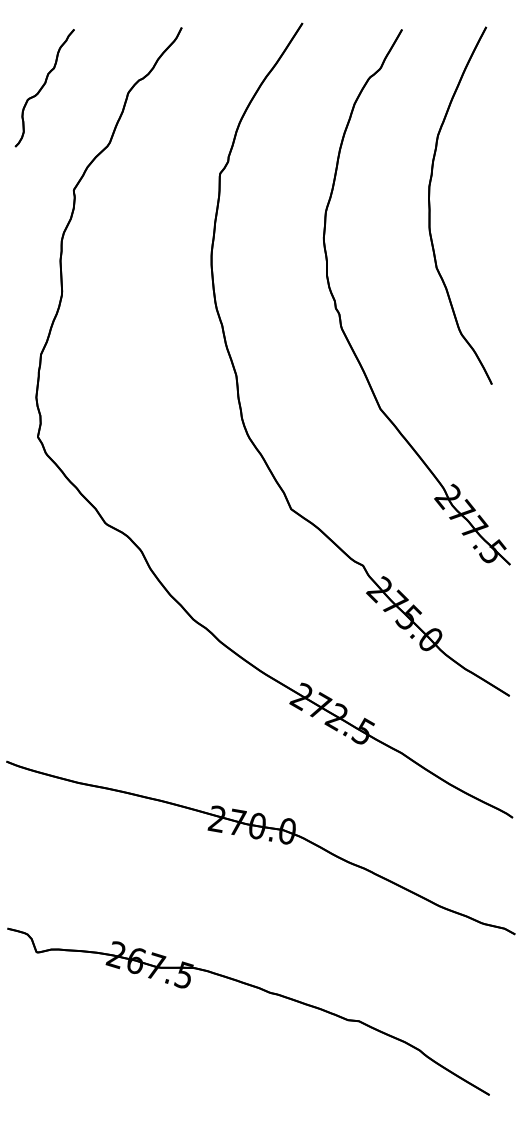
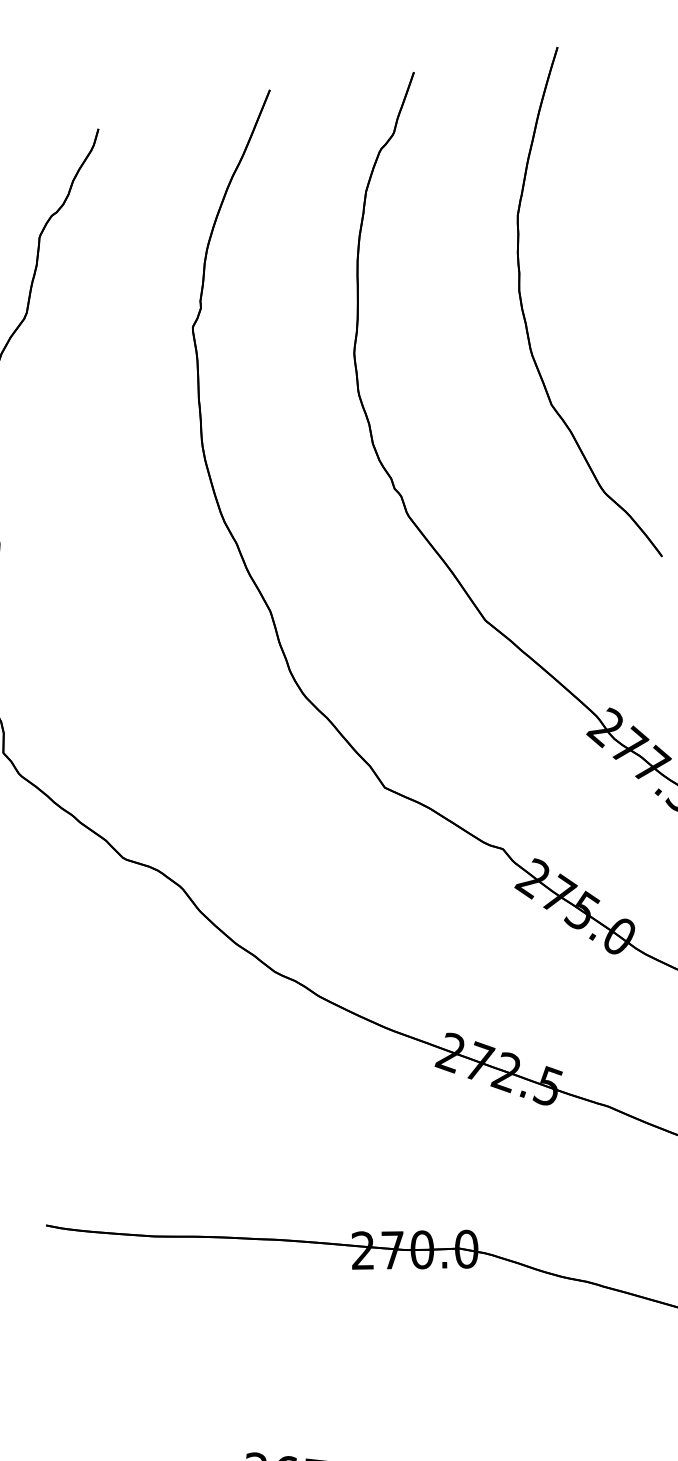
part: (430, 205) -> (525, 317), moved

